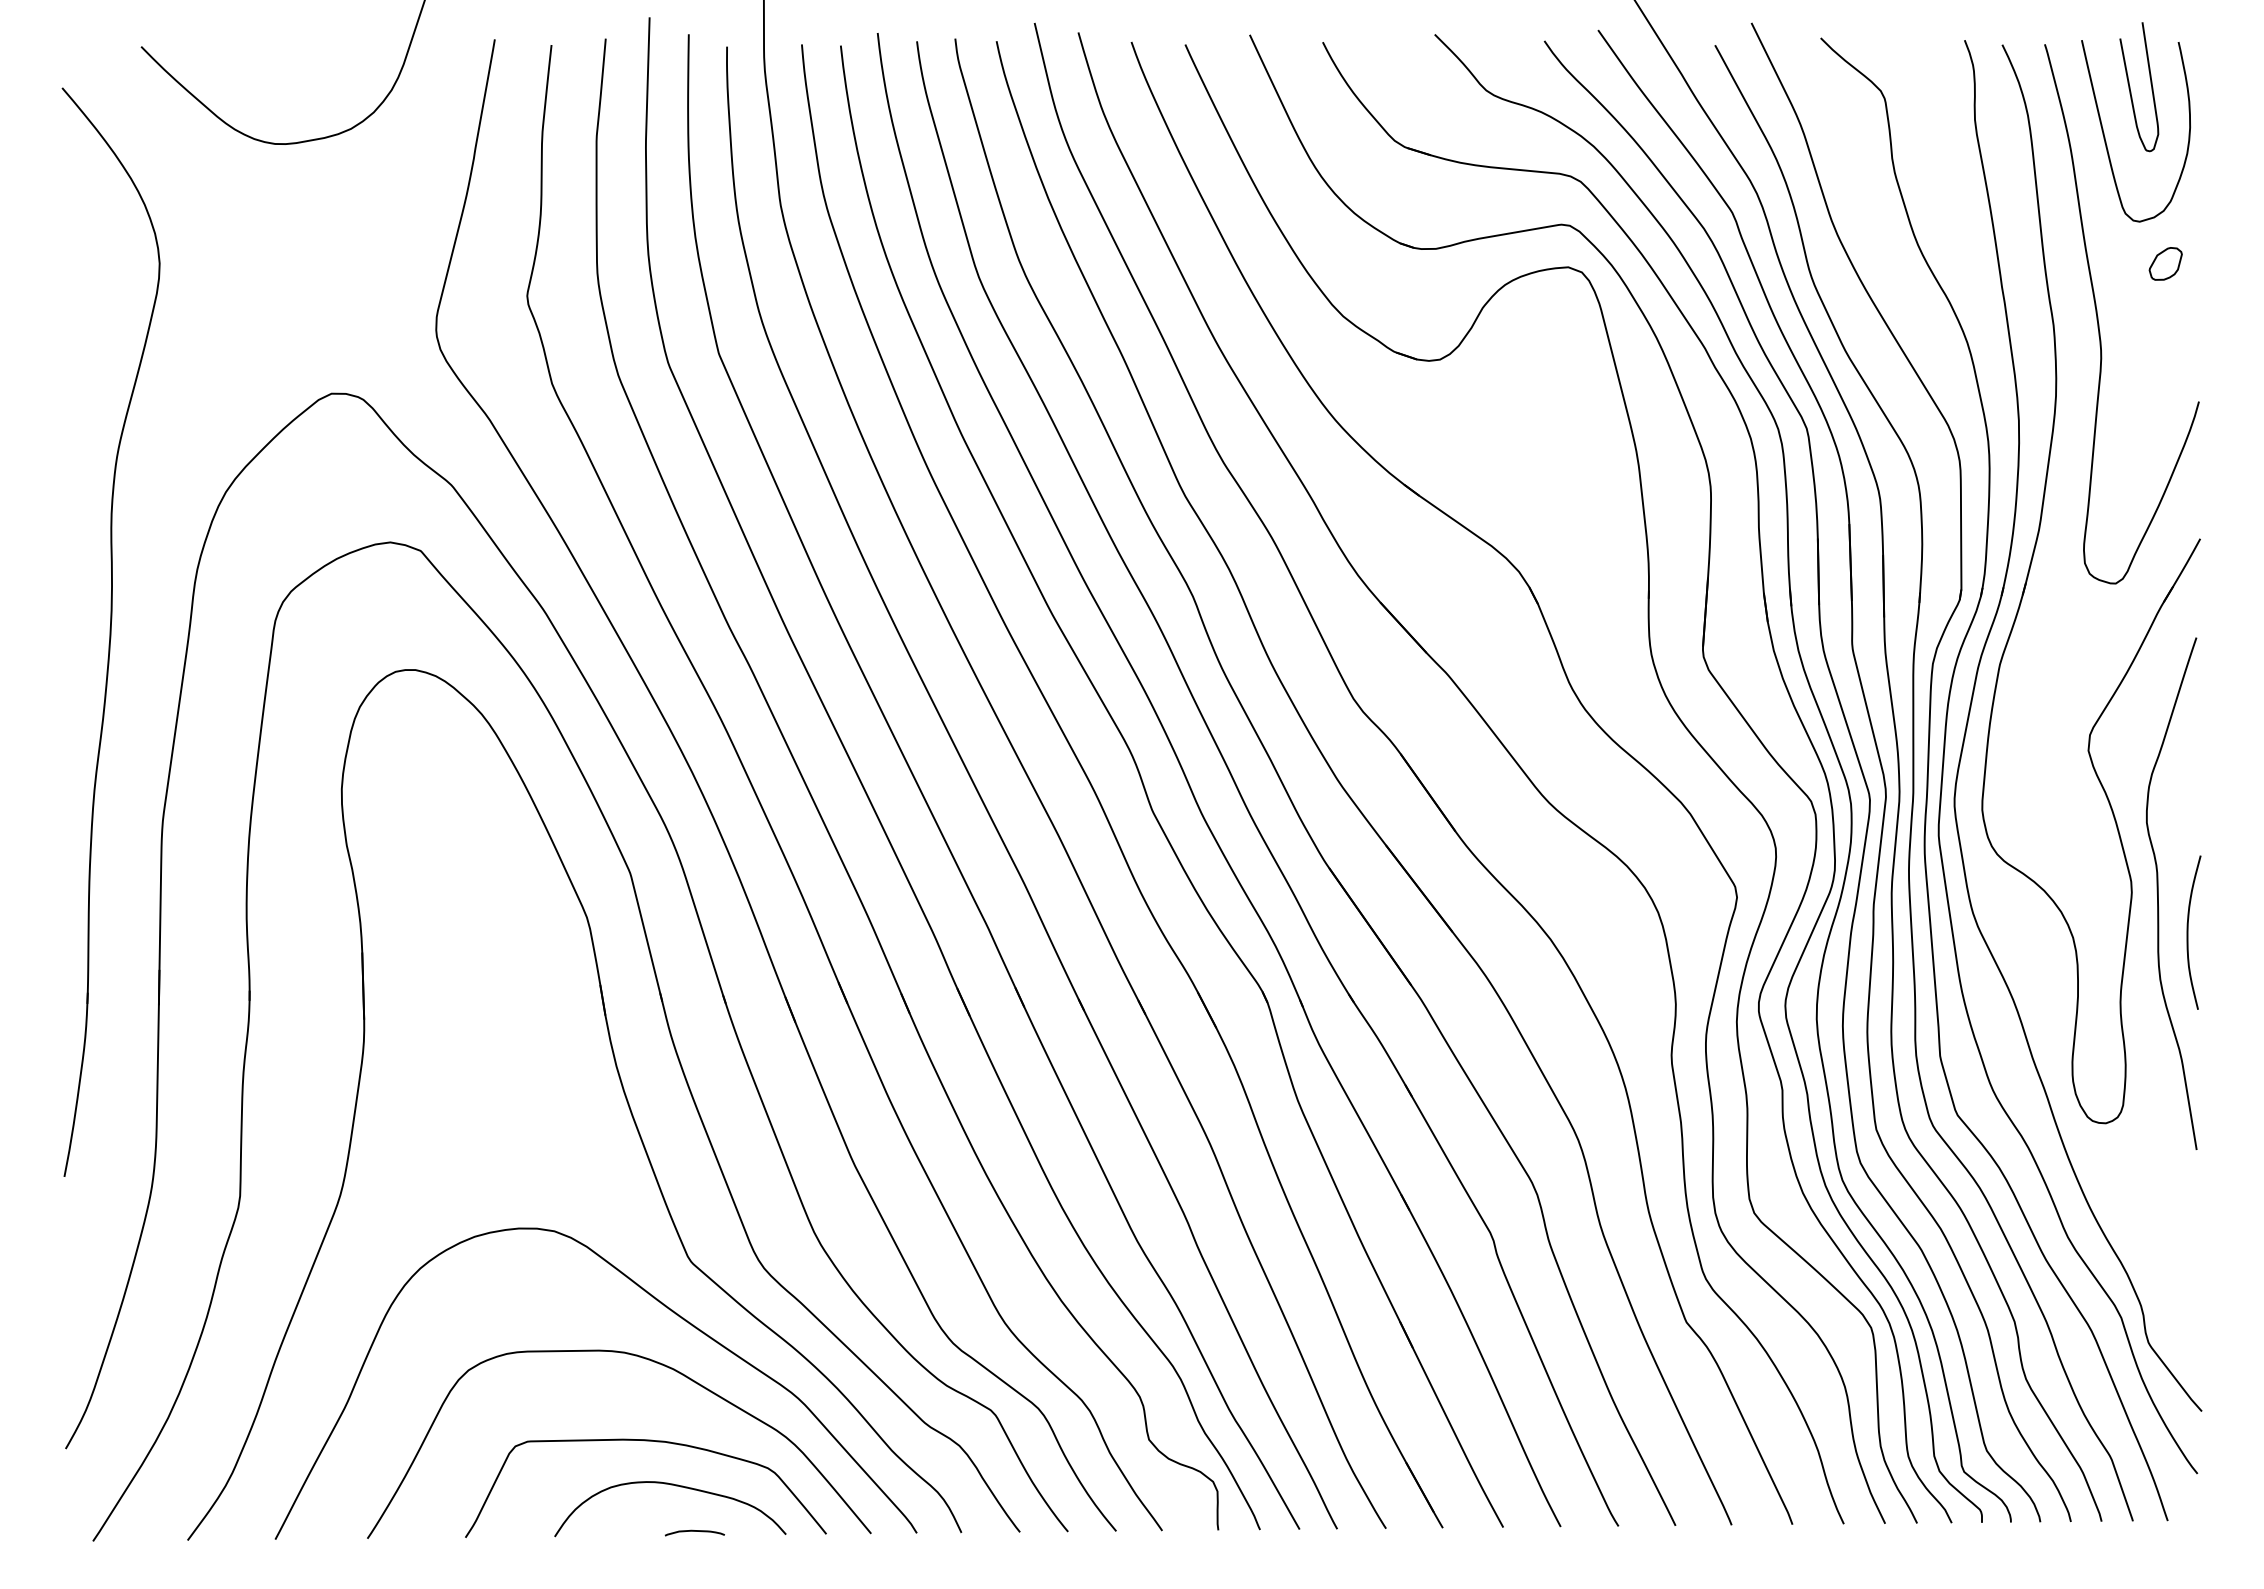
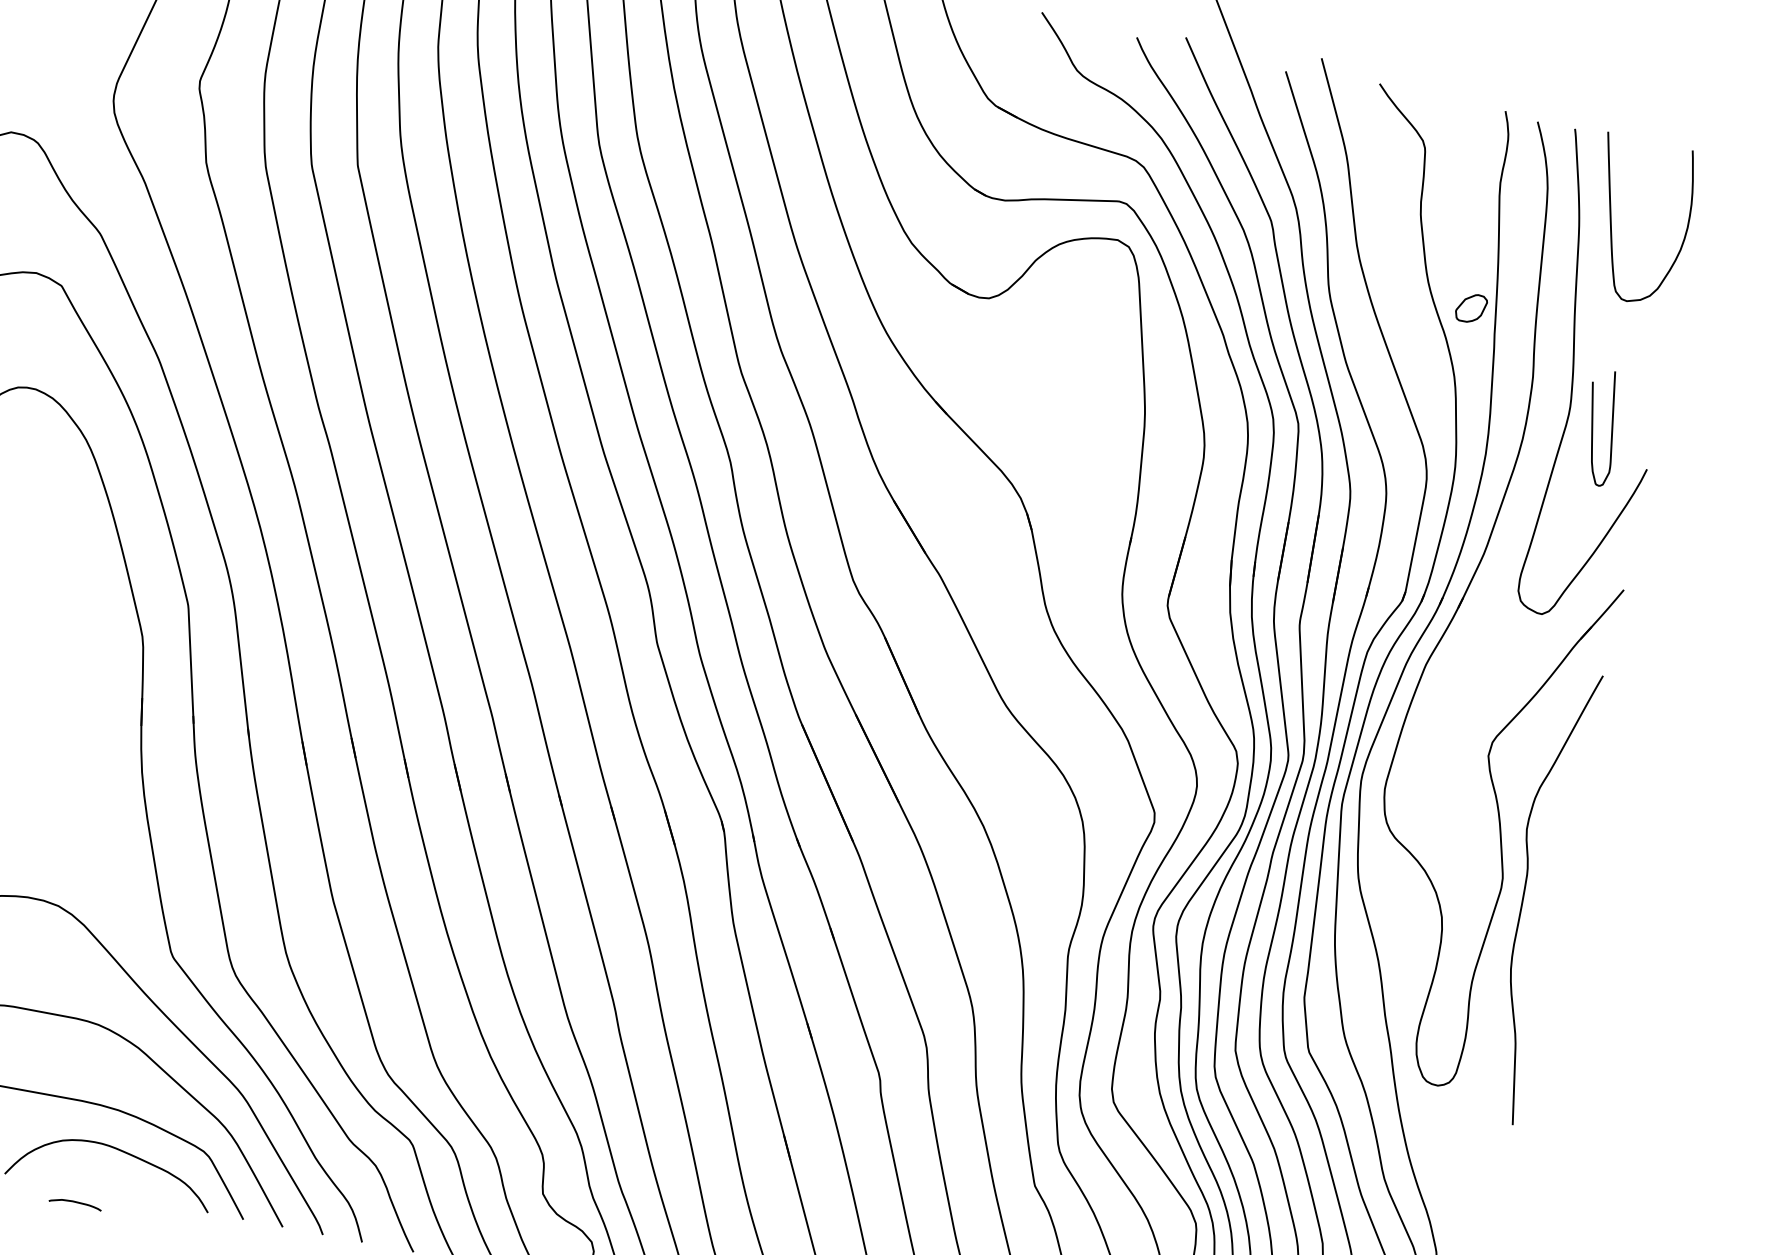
curve: (2131, 91) -> (1593, 430), moved
part: (2165, 263) -> (1471, 307), moved
curve: (2188, 932) -> (1543, 932), removed
curve: (694, 1531) -> (75, 1202), moved

